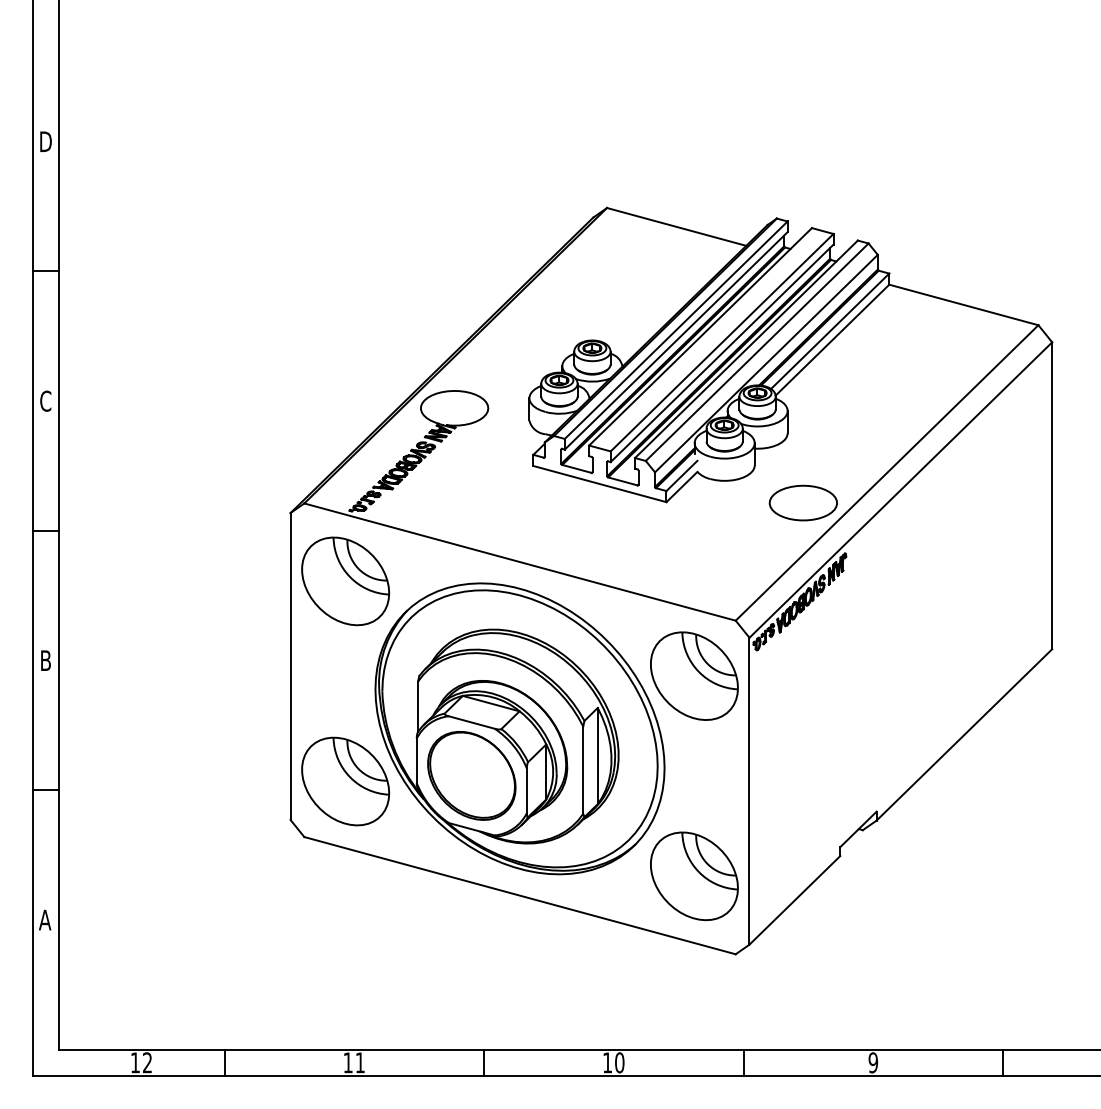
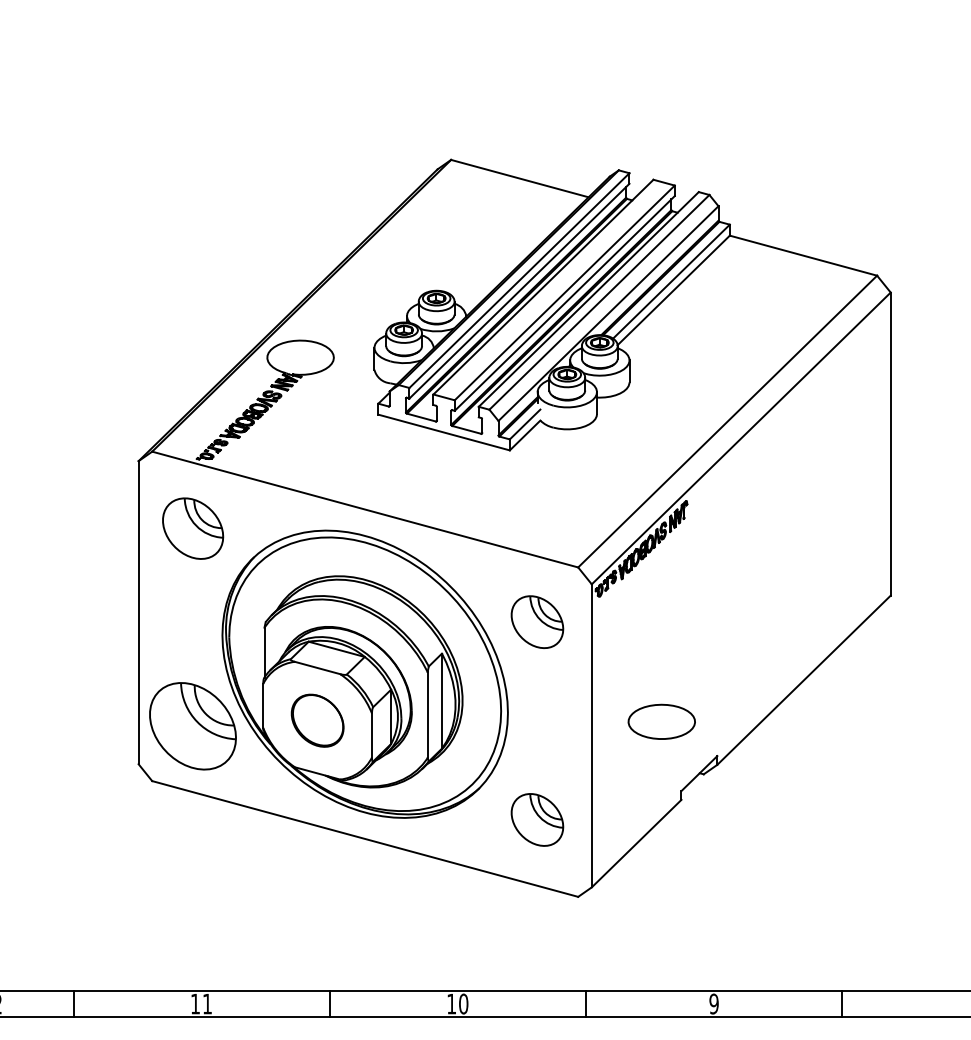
part: (802, 502) -> (660, 721), moved
part: (345, 581) -> (192, 528), size x0.7
part: (694, 675) -> (537, 621), size x0.6
part: (471, 775) -> (317, 720), size x0.6
part: (694, 876) -> (537, 820), size x0.6

